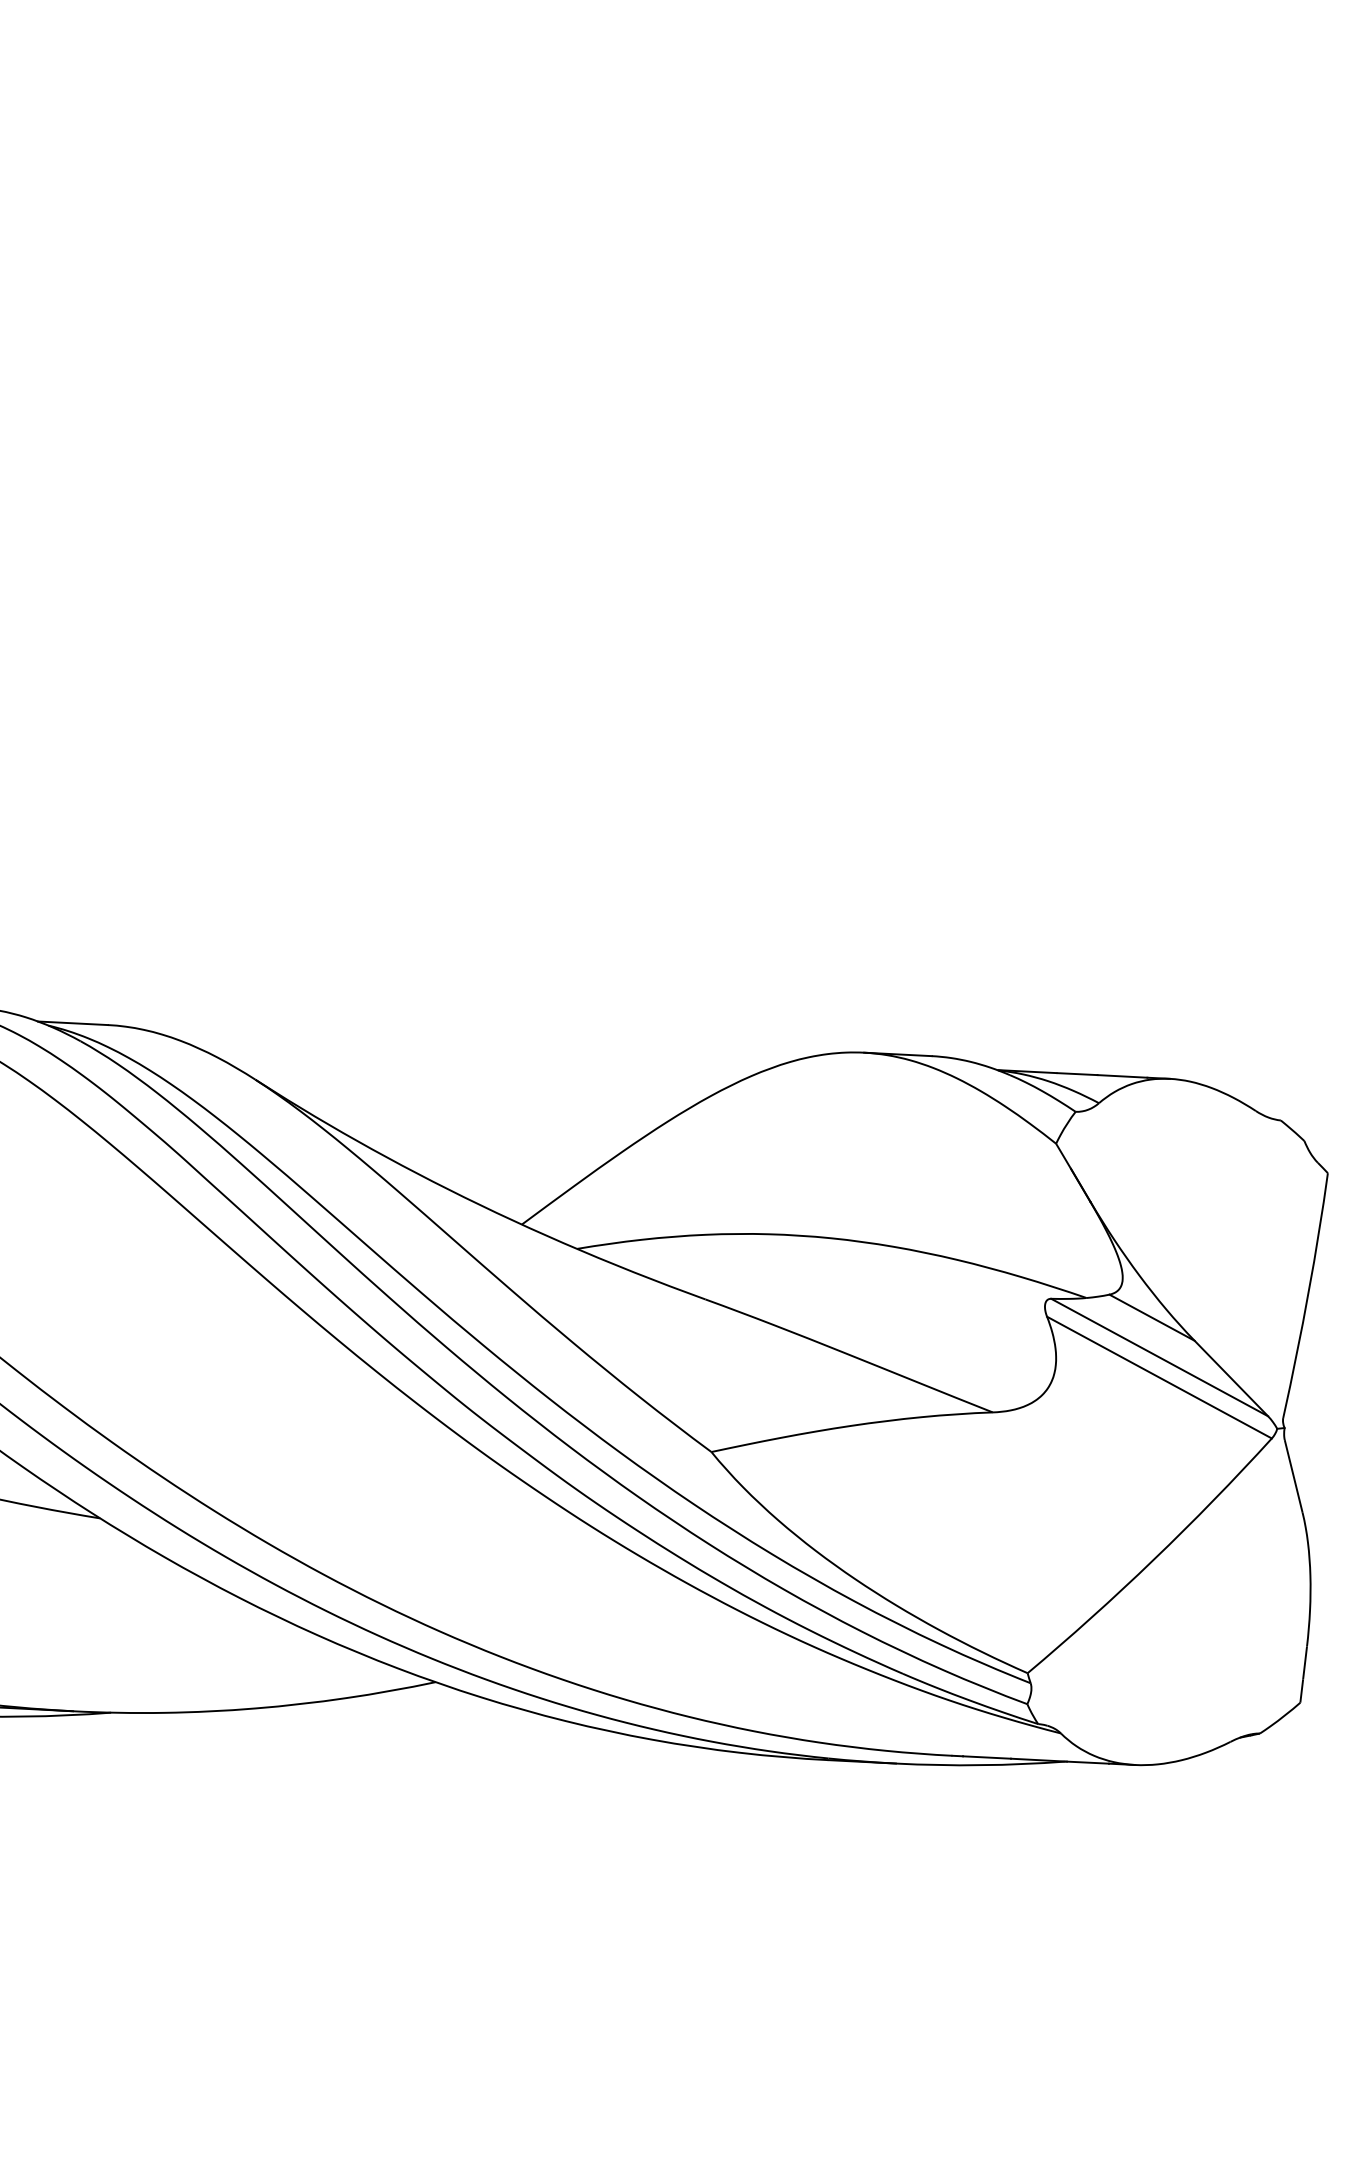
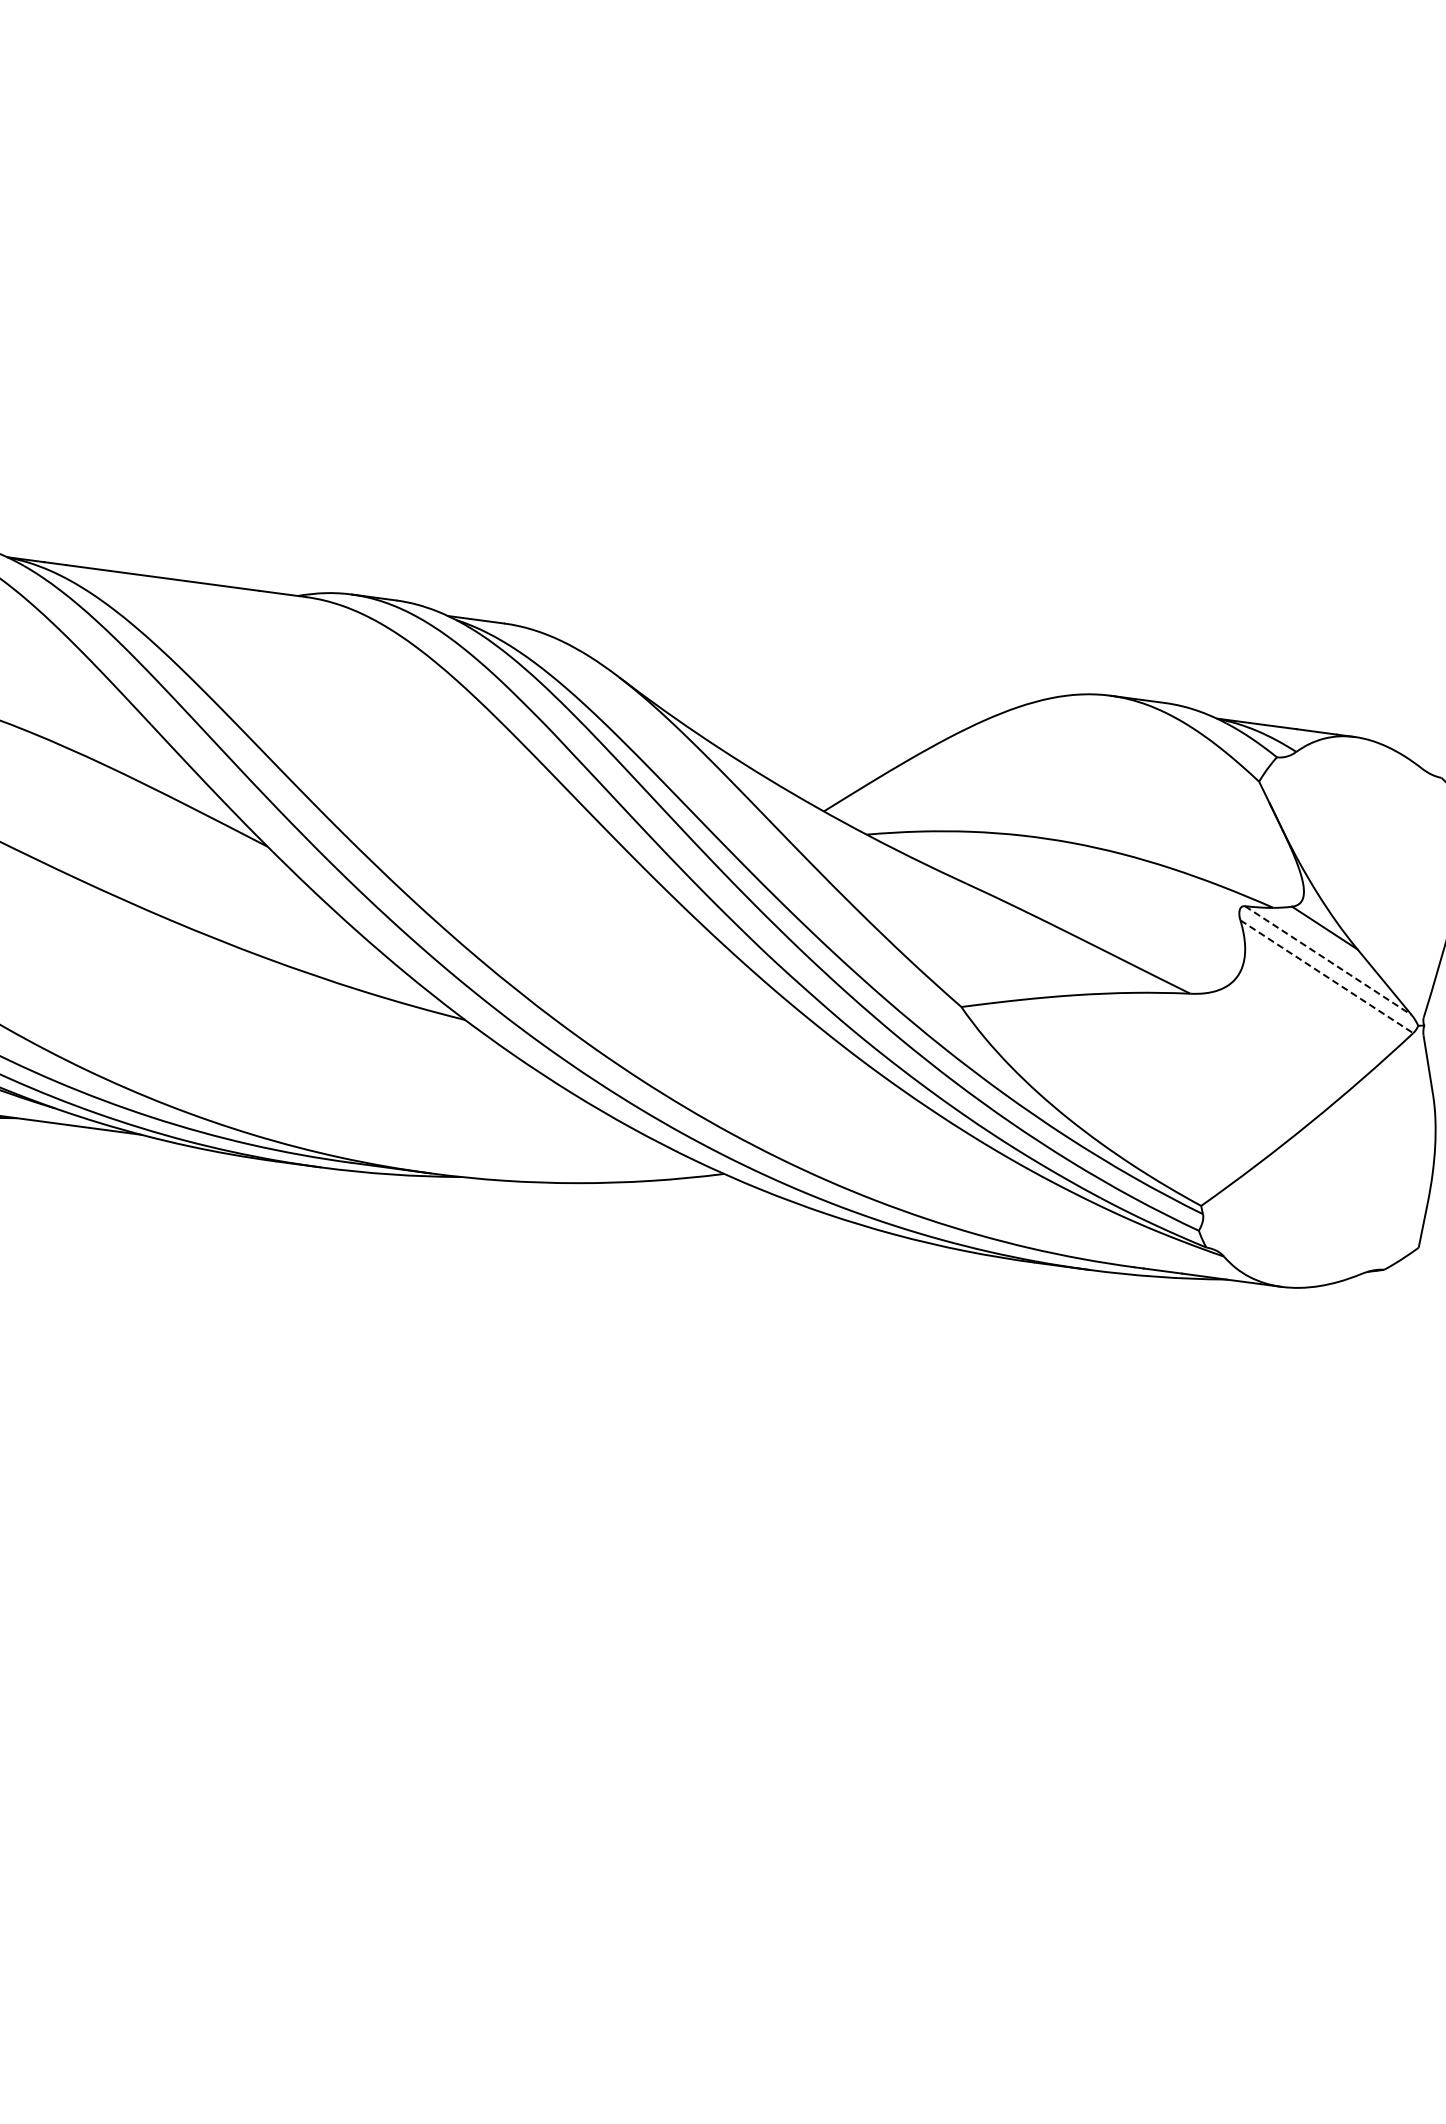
line: (1159, 1357) -> (1328, 960), solid -> dashed
line: (1160, 1378) -> (1327, 977), solid -> dashed

